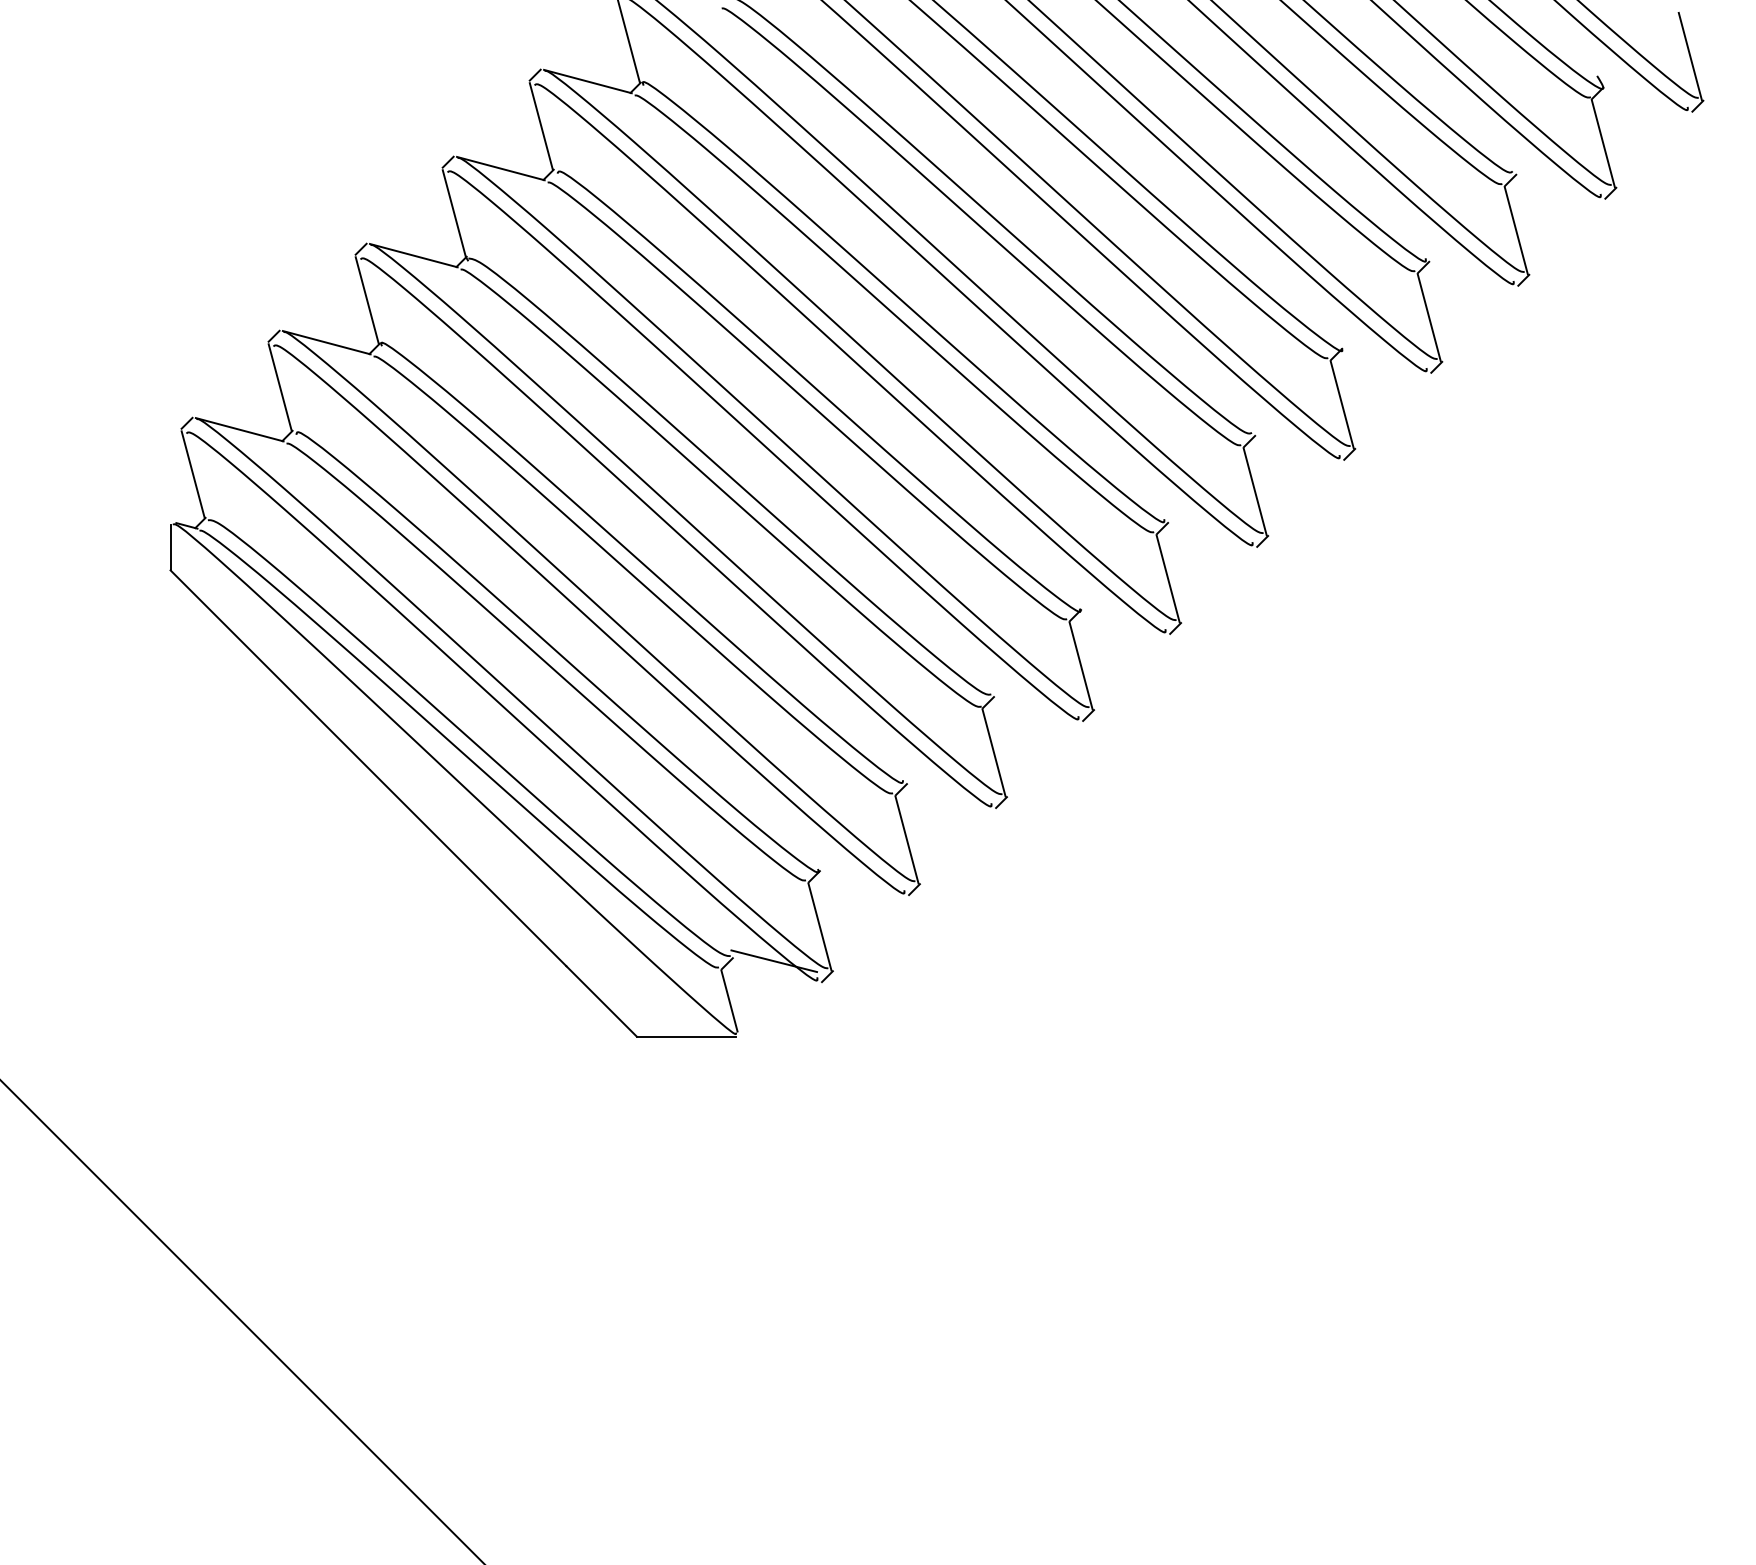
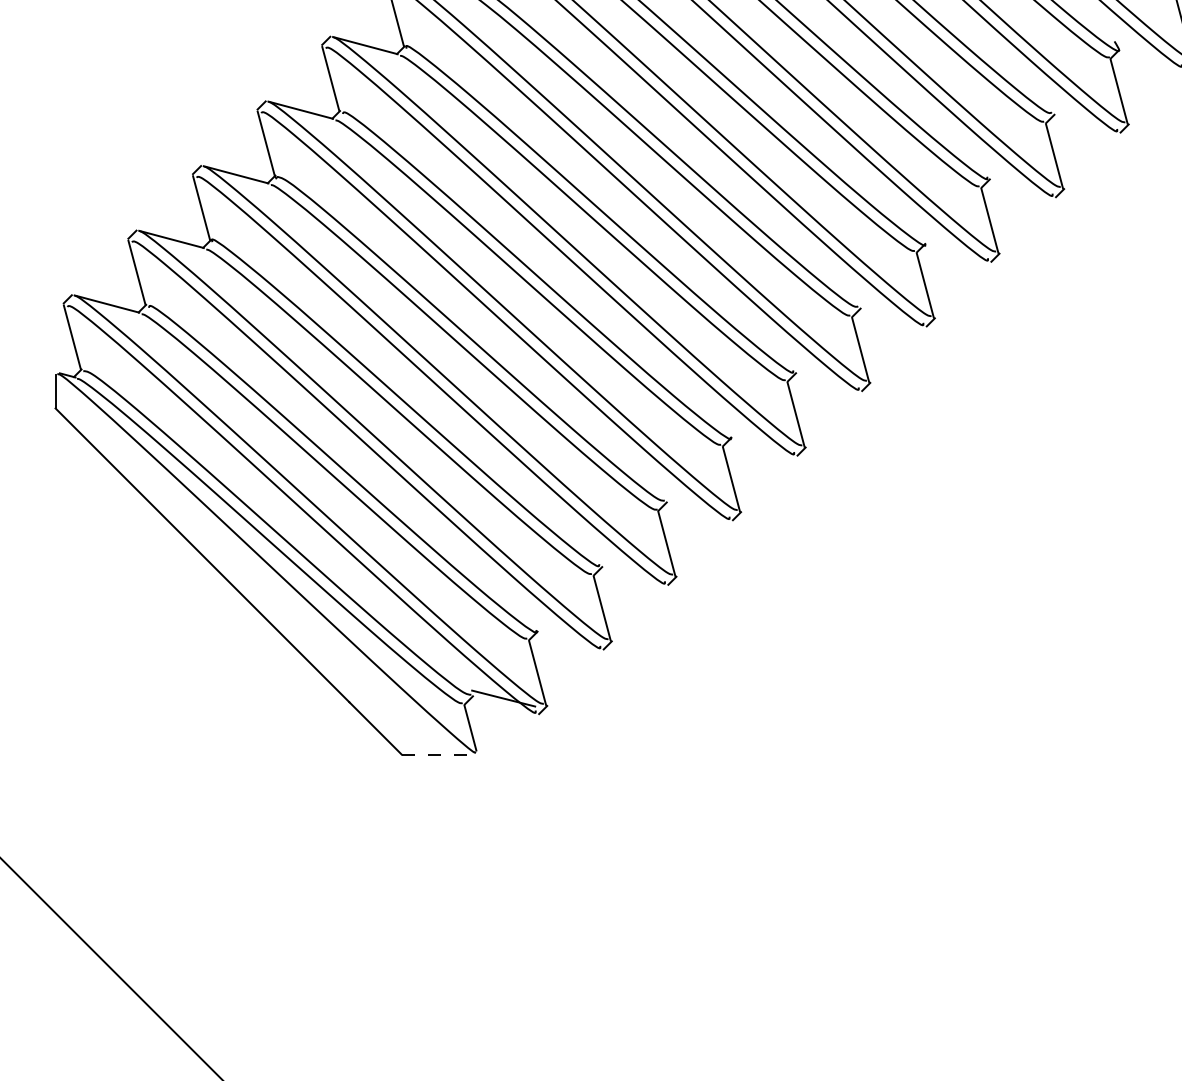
line: (686, 1036) -> (438, 754), solid -> dashed

